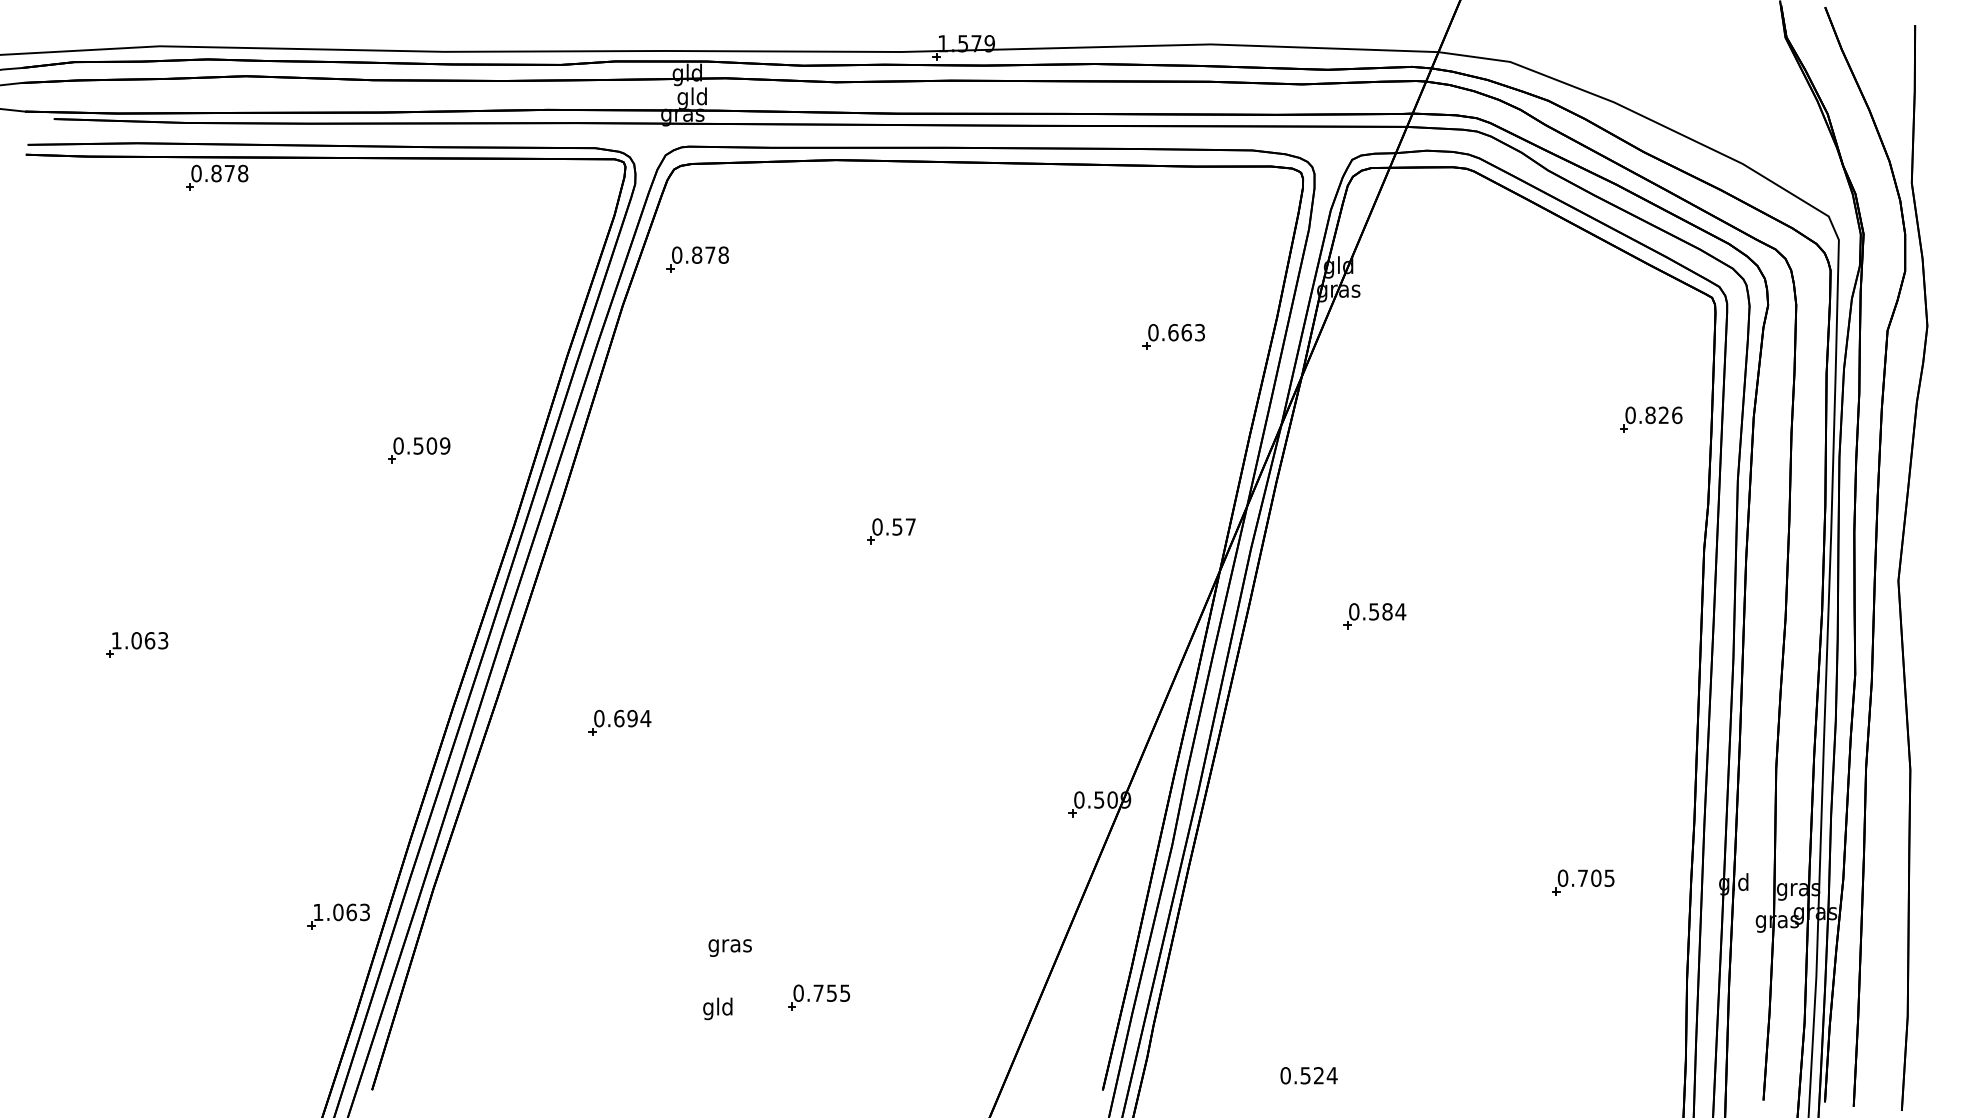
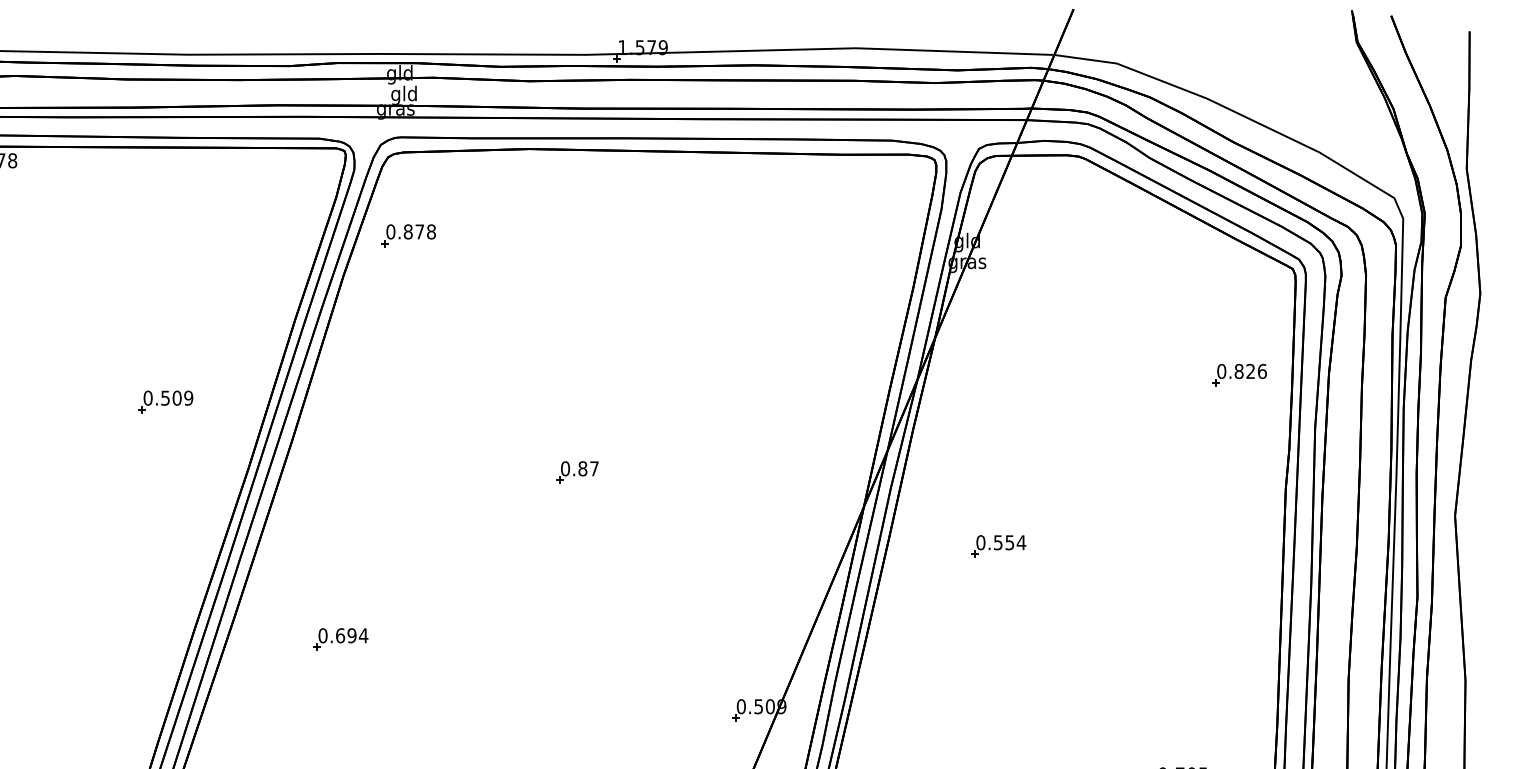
part: (1173, 336) -> (823, 302), removed
text: (897, 526) -> (582, 468), 0.57 -> 0.87
text: (1387, 611) -> (1009, 542), 0.584 -> 0.554

